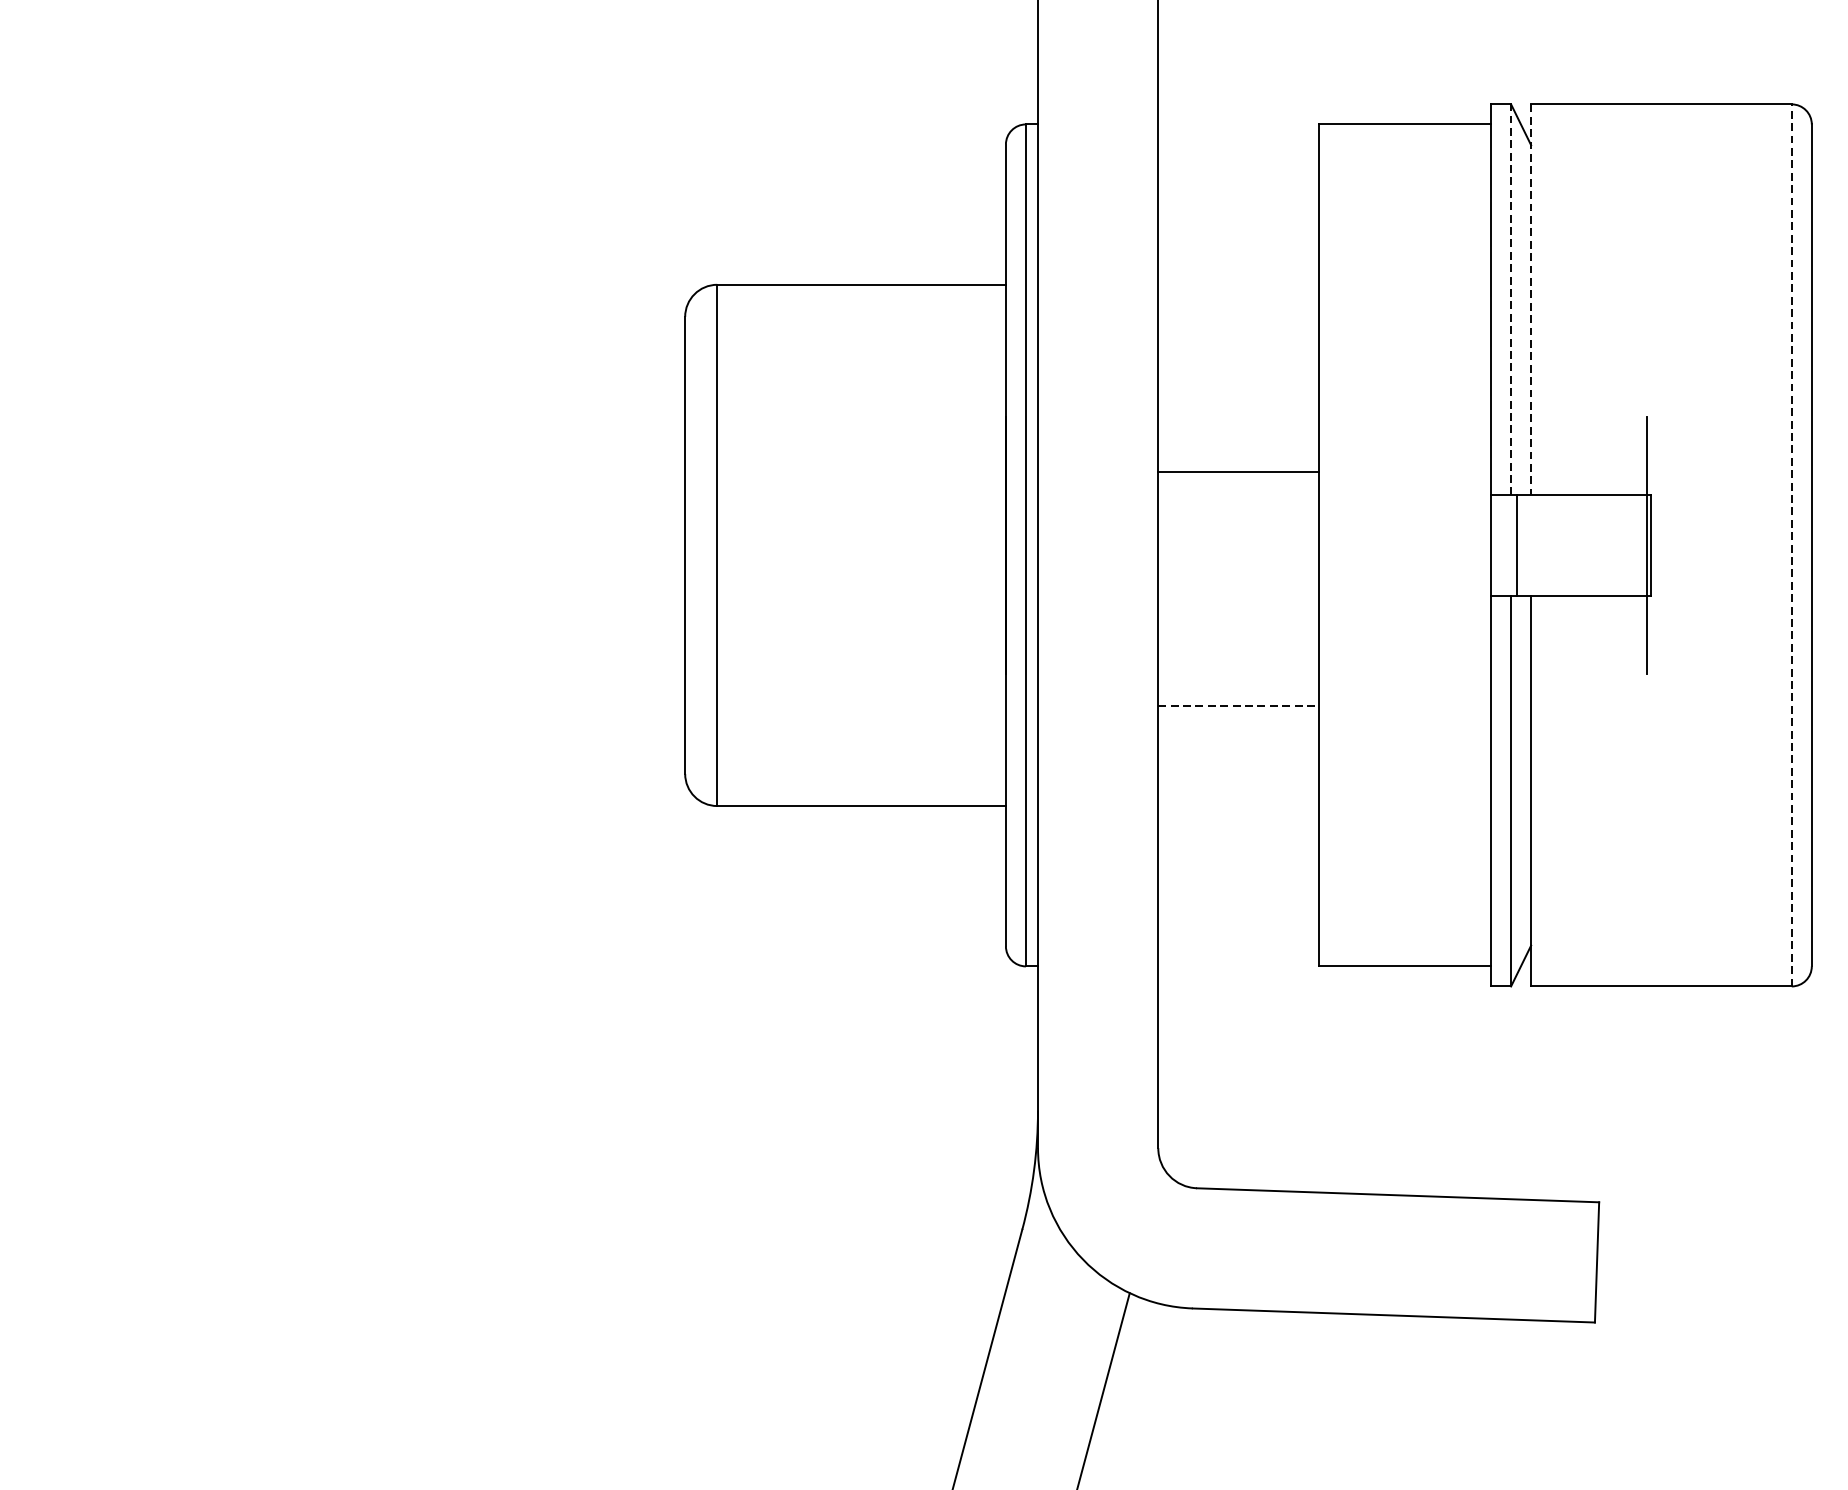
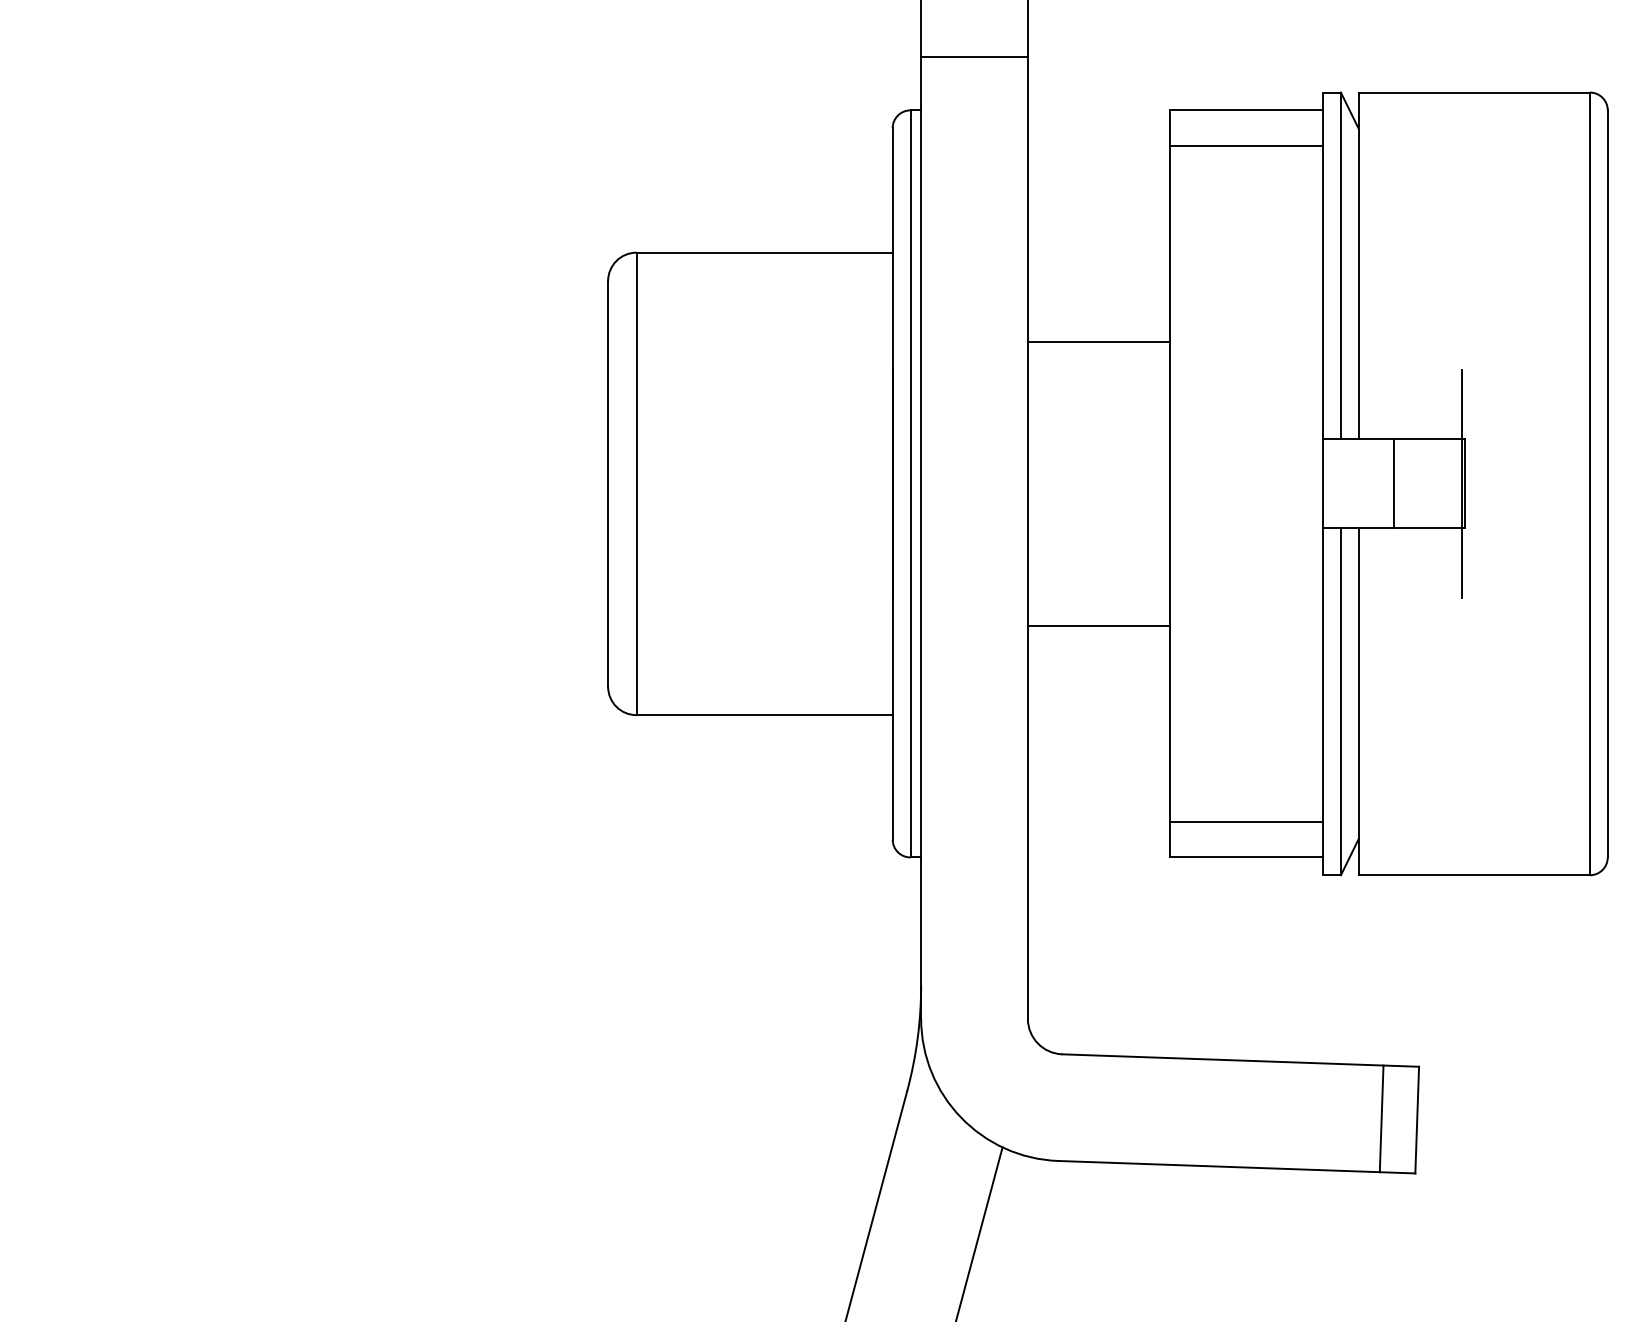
line: (1098, 64) -> (974, 57), added
line: (1404, 164) -> (1246, 145), added
line: (1510, 299) -> (1340, 265), dashed -> solid
line: (1530, 300) -> (1358, 266), dashed -> solid
line: (1237, 471) -> (1098, 341), moved
line: (1517, 544) -> (1394, 483), moved
line: (1791, 544) -> (1589, 483), dashed -> solid
line: (1238, 706) -> (1099, 626), dashed -> solid
line: (1404, 925) -> (1246, 821), added
line: (1556, 1260) -> (1381, 1118), added

